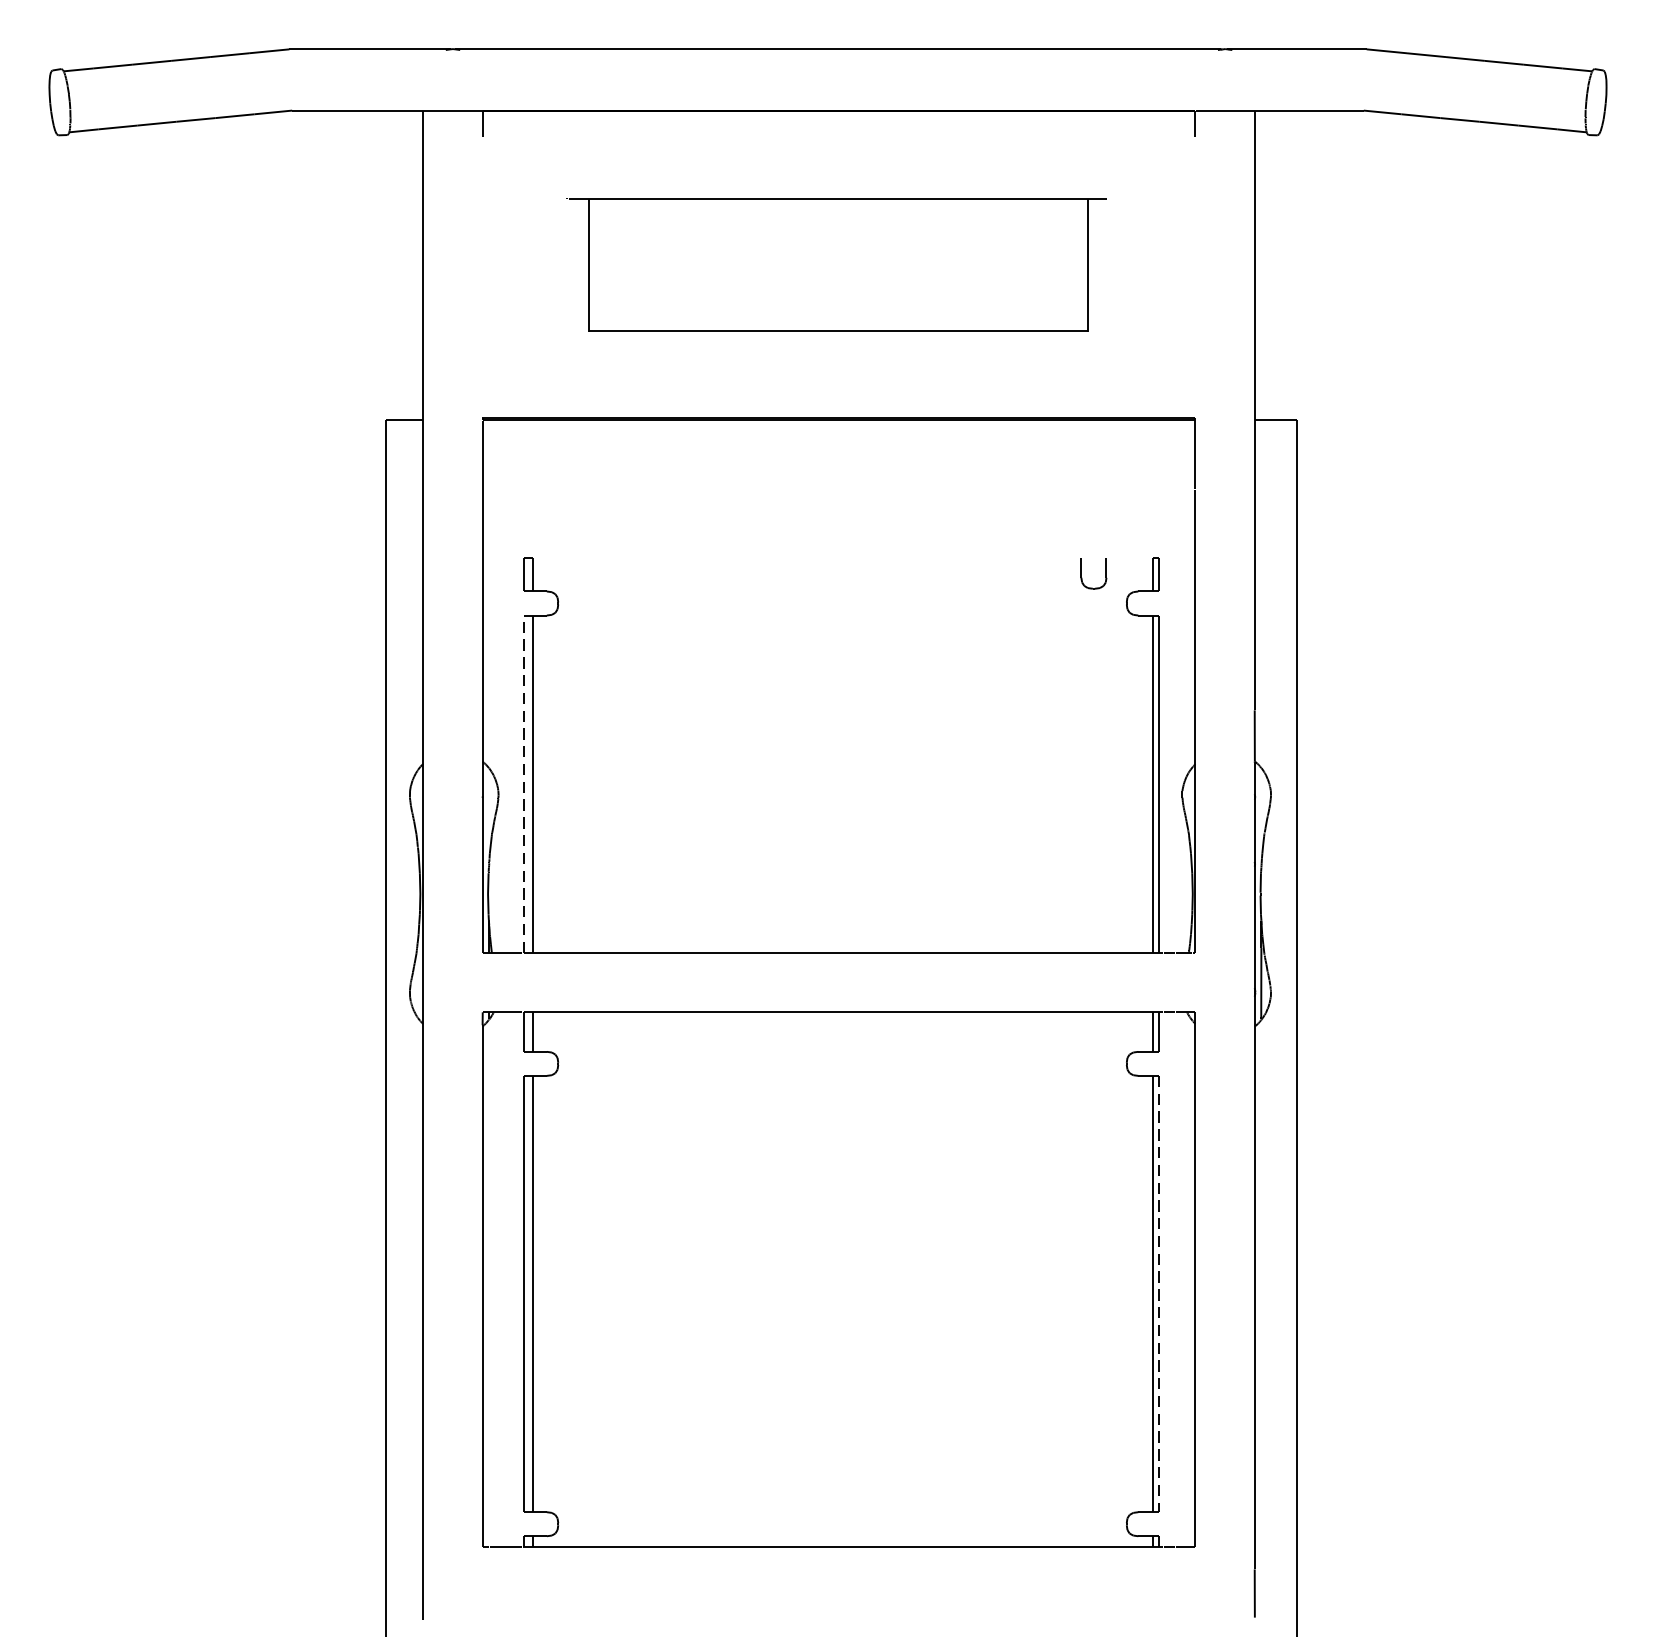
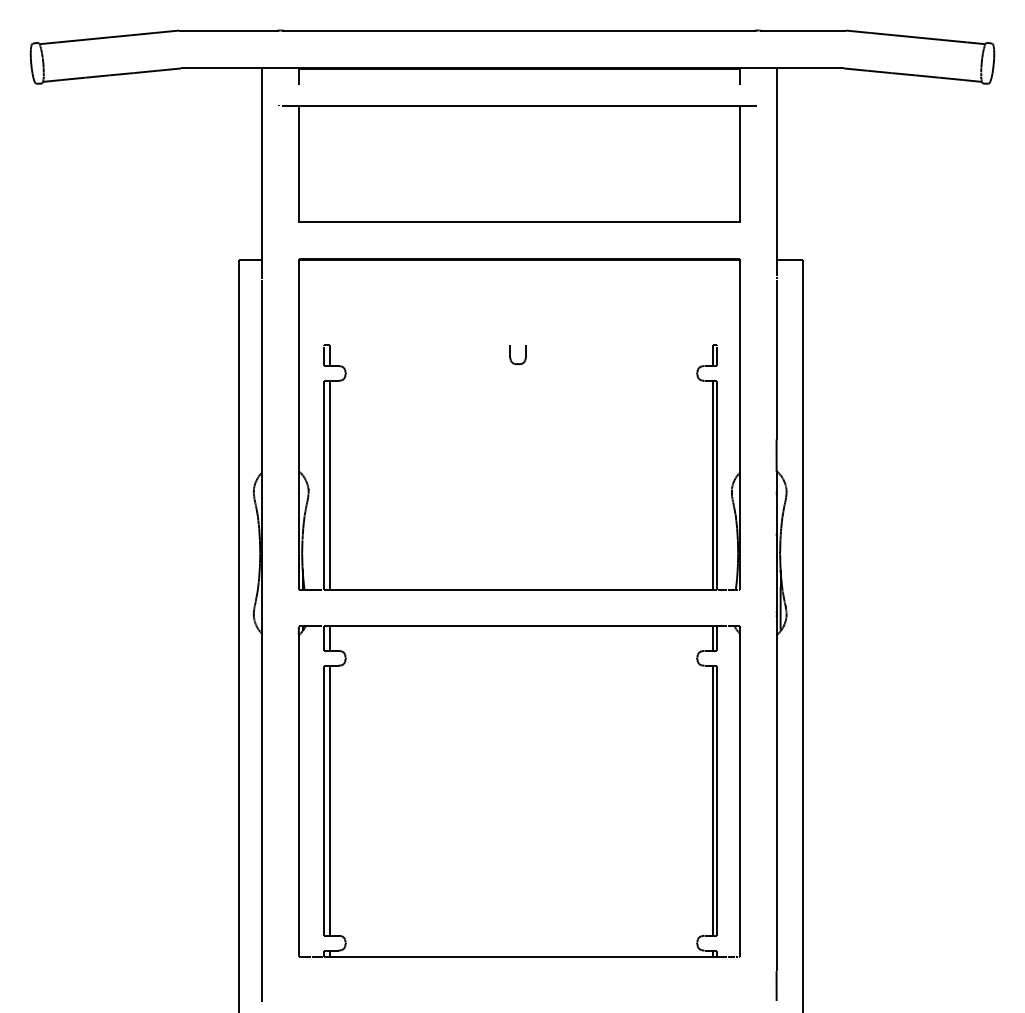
part: (836, 264) -> (517, 163), size x1.43
part: (1083, 577) -> (511, 357), moved
line: (524, 782) -> (324, 484), dashed -> solid
line: (1159, 1293) -> (717, 800), dashed -> solid

